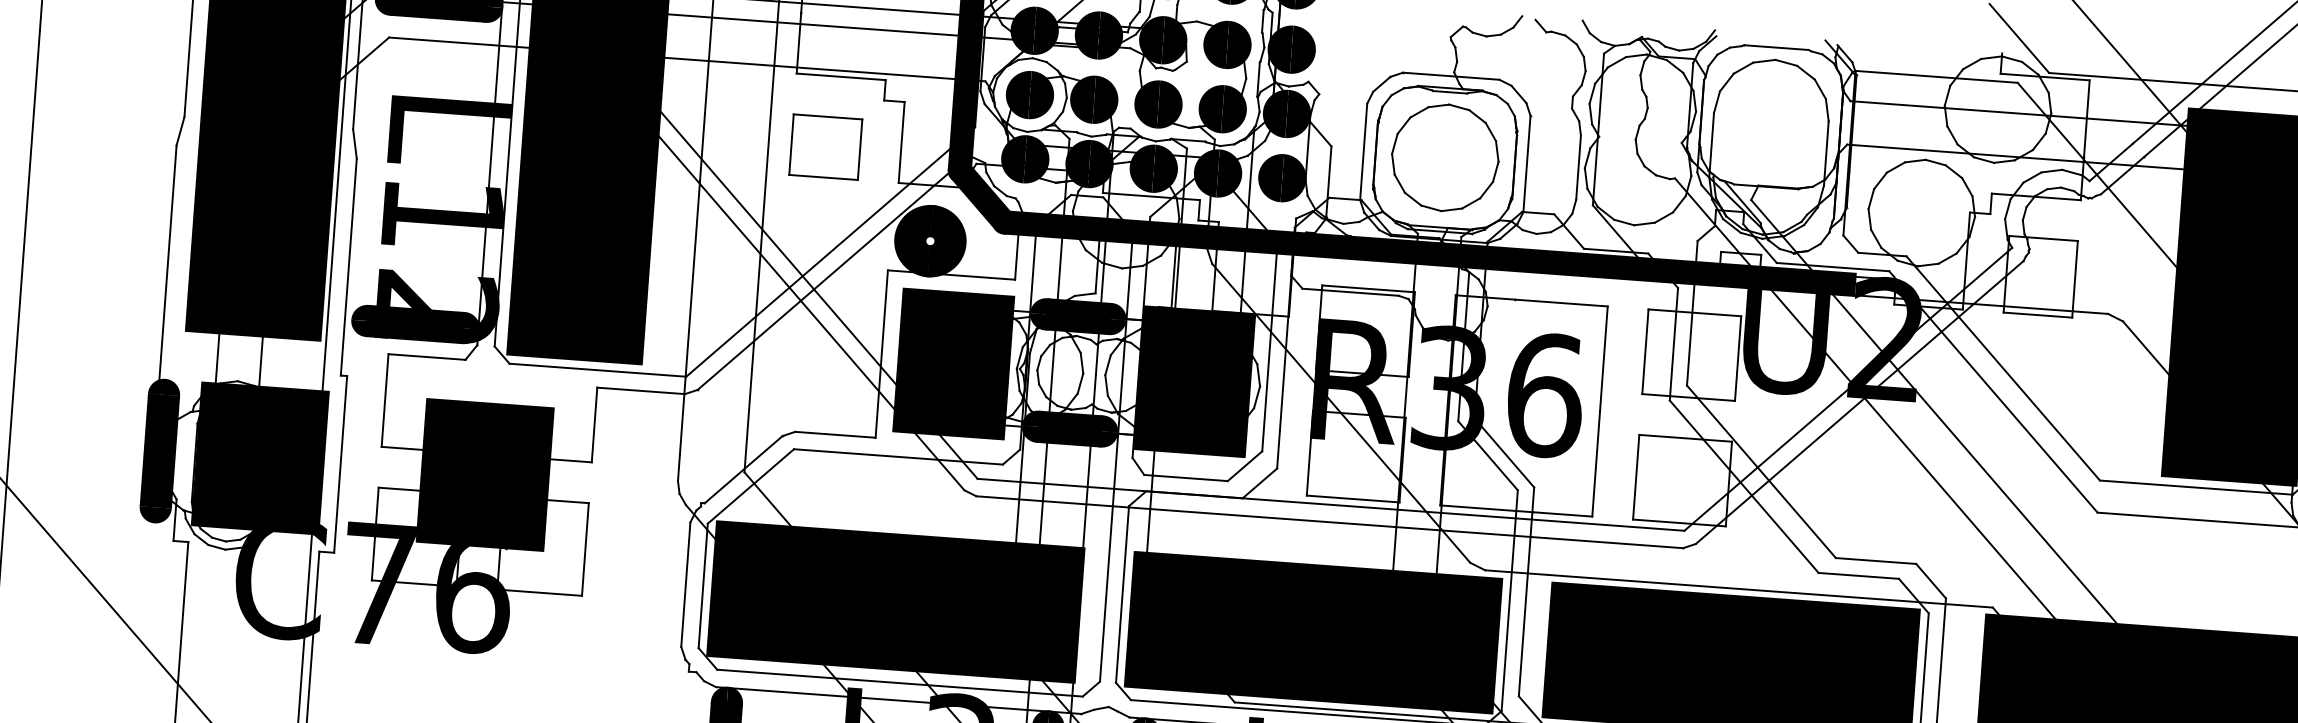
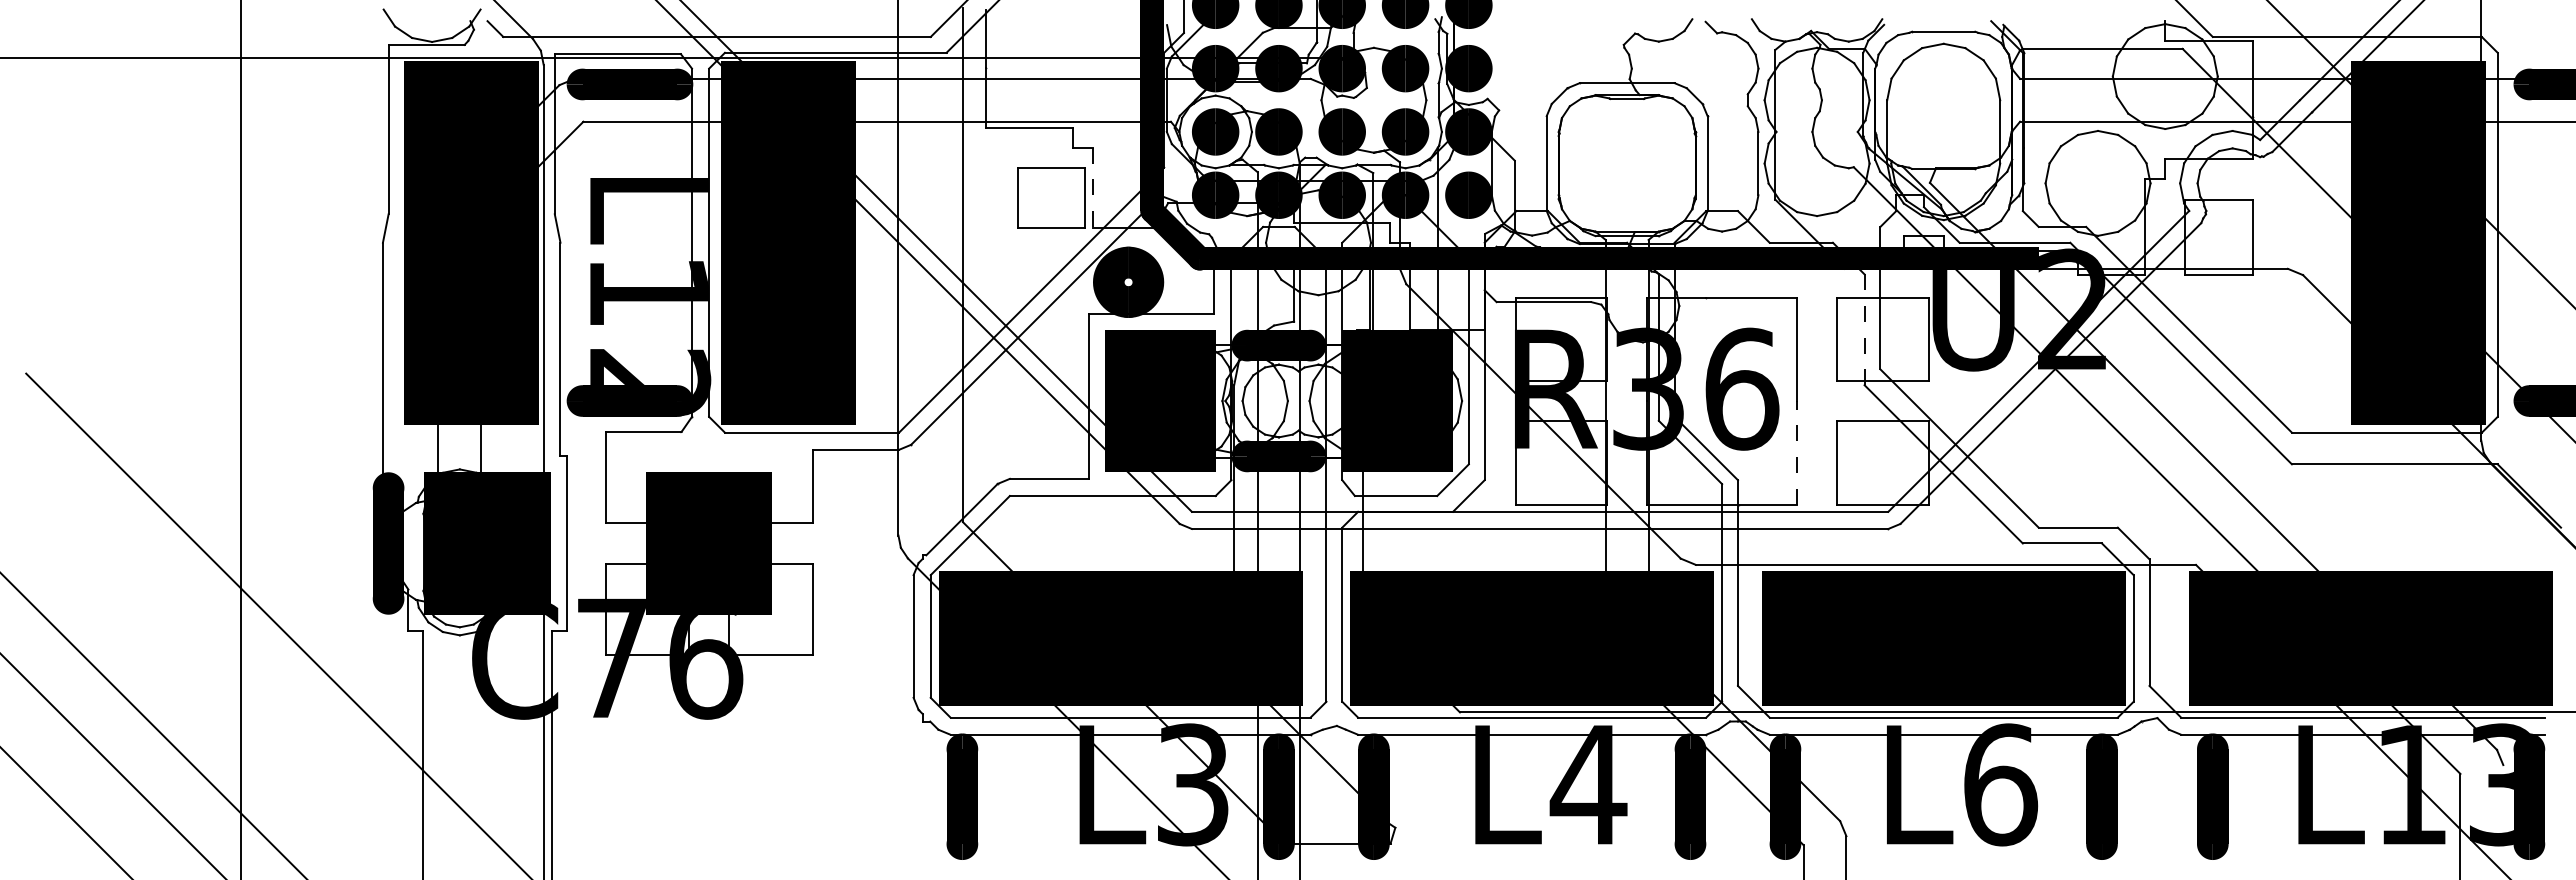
line: (901, 142) -> (1093, 187), solid -> dashed
part: (826, 146) -> (1051, 197), moved
part: (1444, 157) -> (1626, 163), removed
line: (1673, 343) -> (1864, 329), solid -> dashed
line: (1596, 463) -> (1797, 452), solid -> dashed

